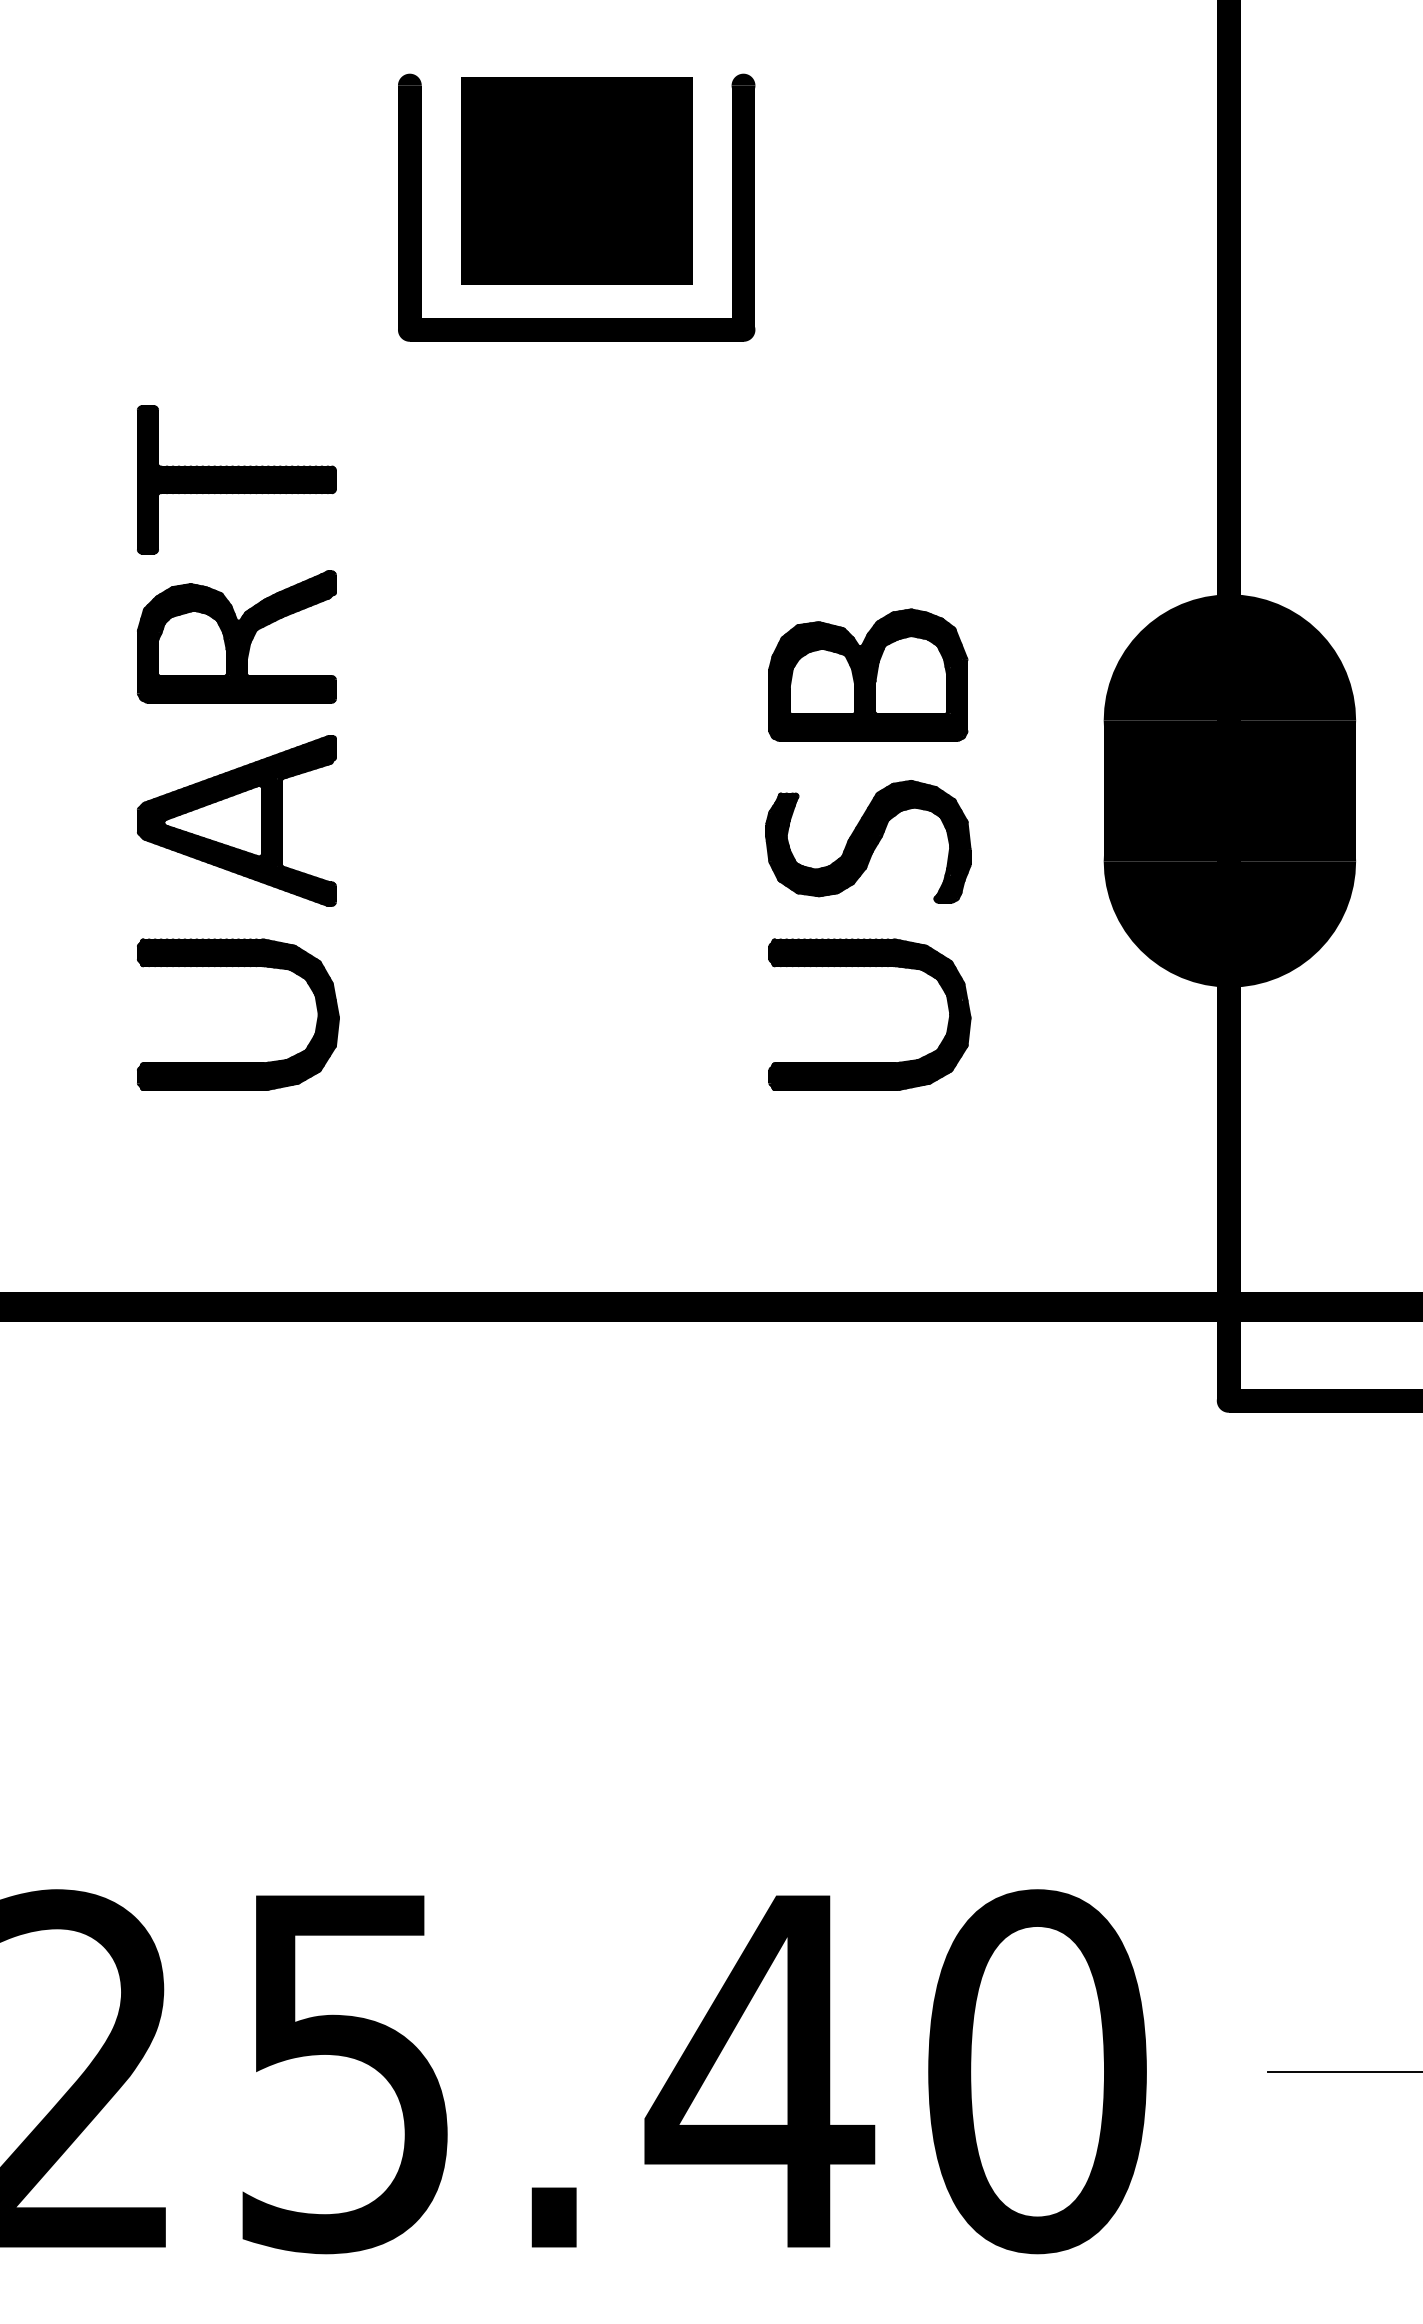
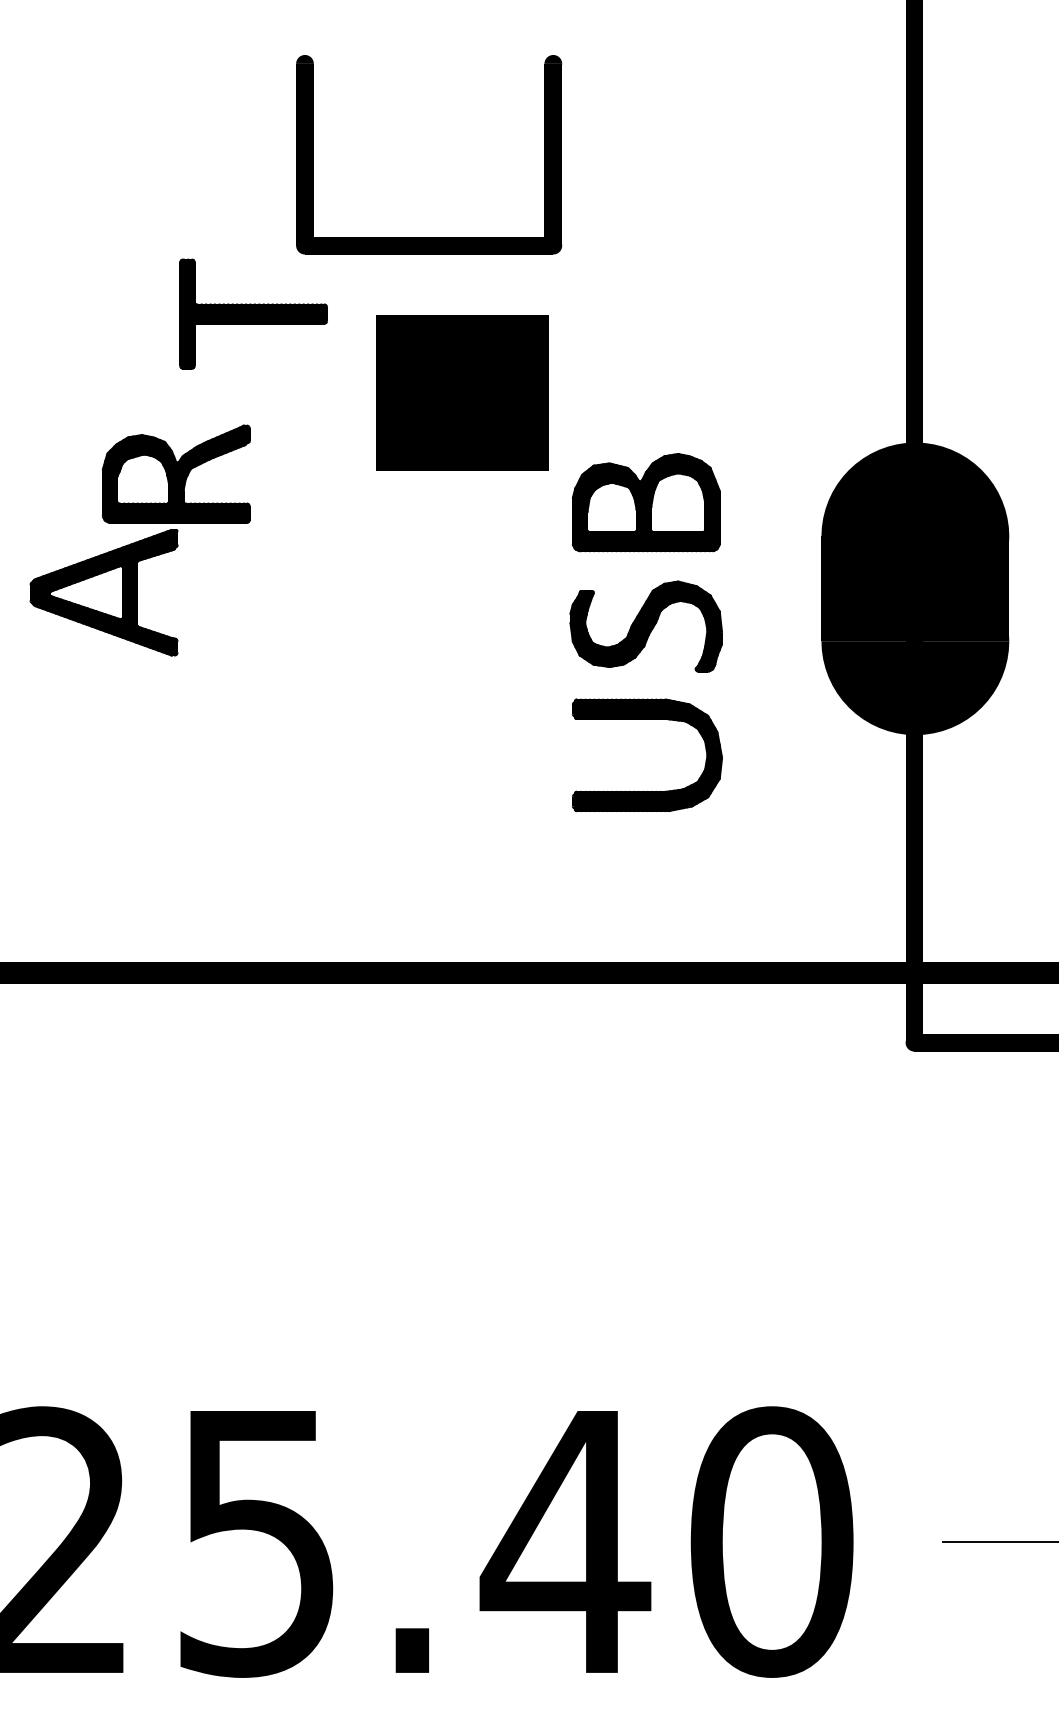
part: (576, 180) -> (462, 392), moved
part: (236, 479) -> (253, 313), moved
part: (236, 820) -> (103, 592), moved
part: (238, 967) -> (177, 720), removed

